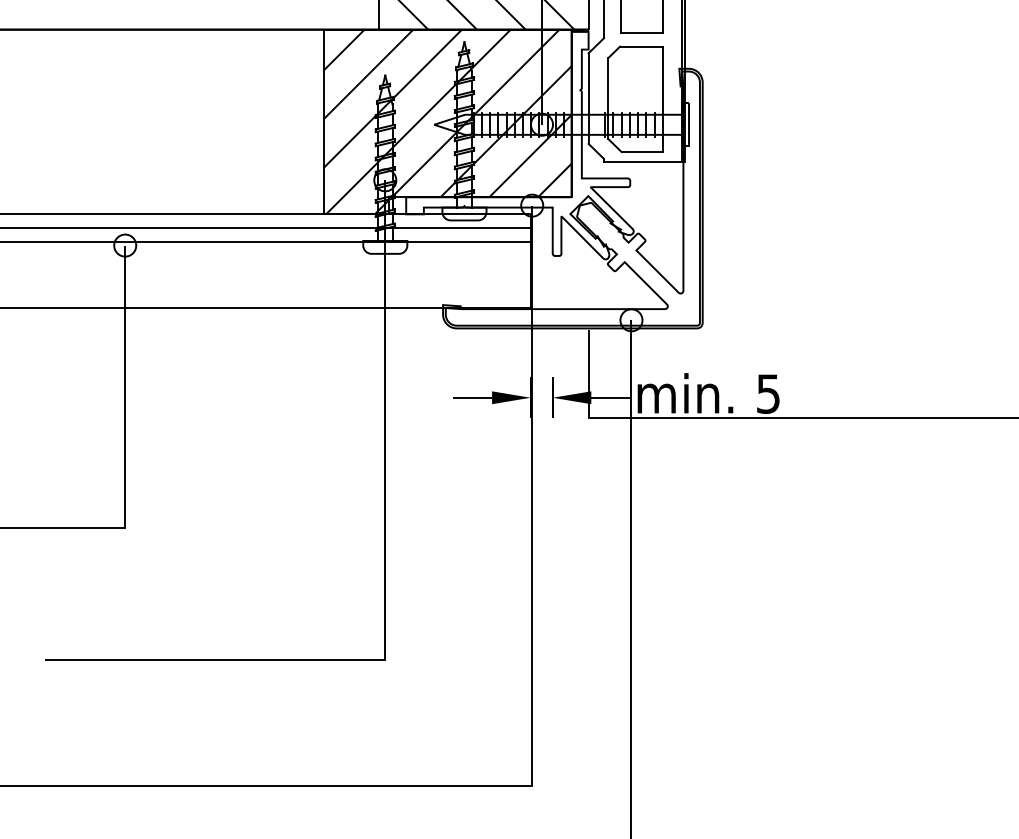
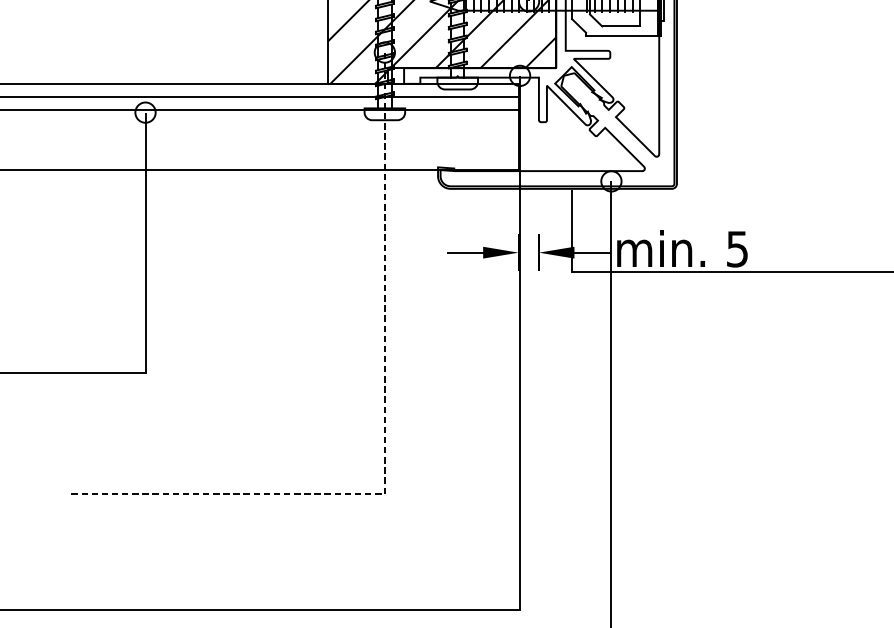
line: (385, 591) -> (385, 430), solid -> dashed

